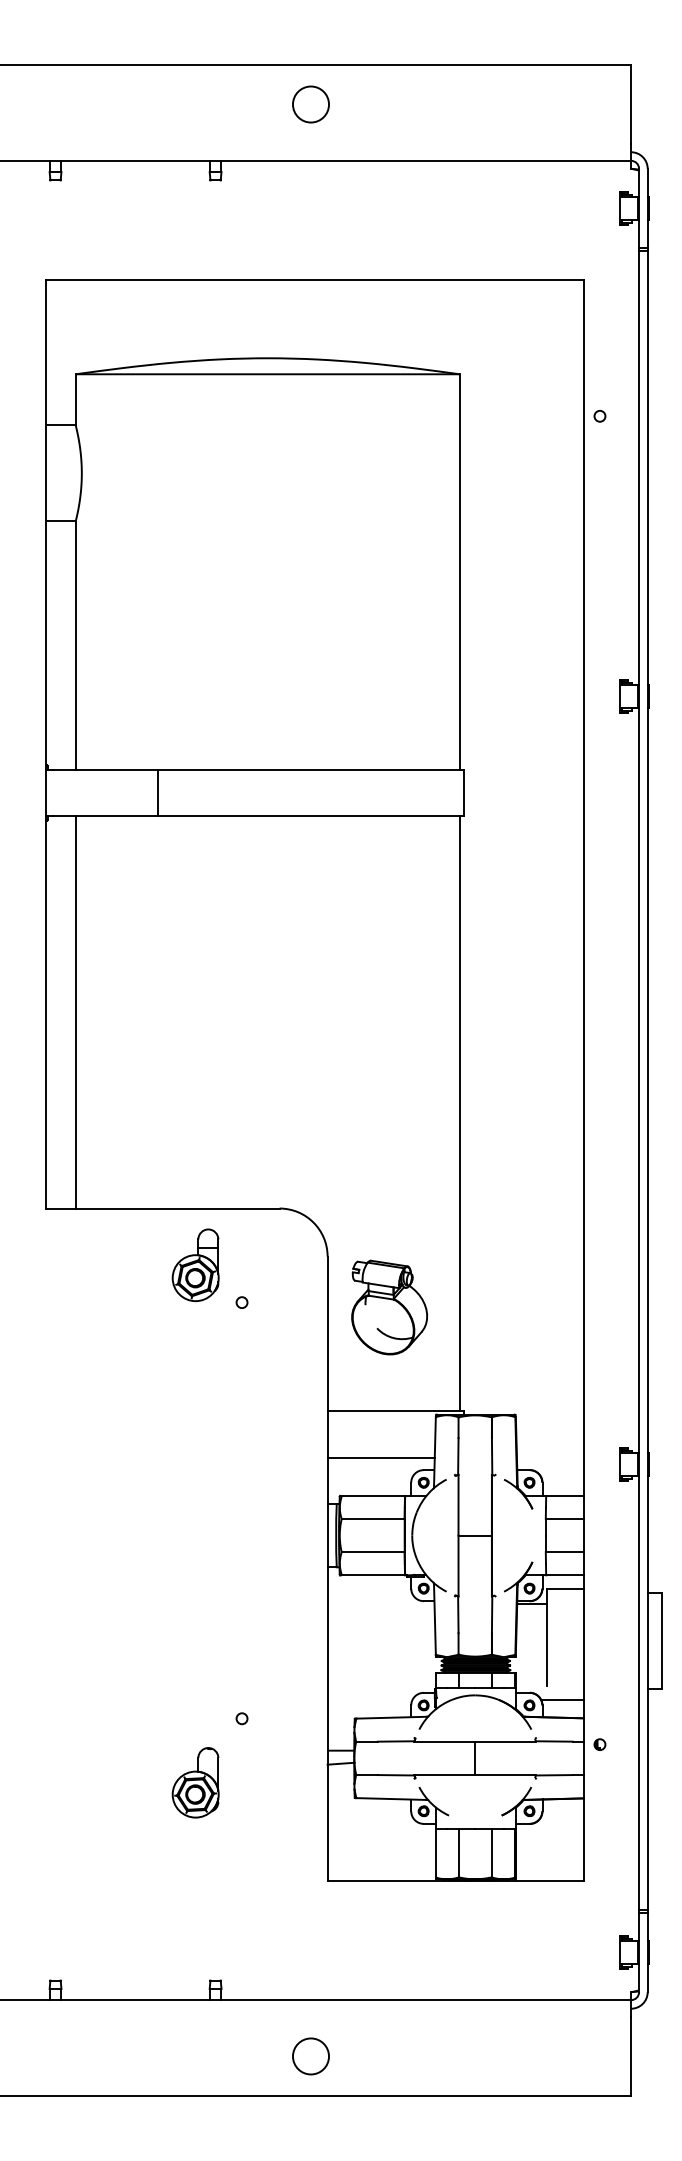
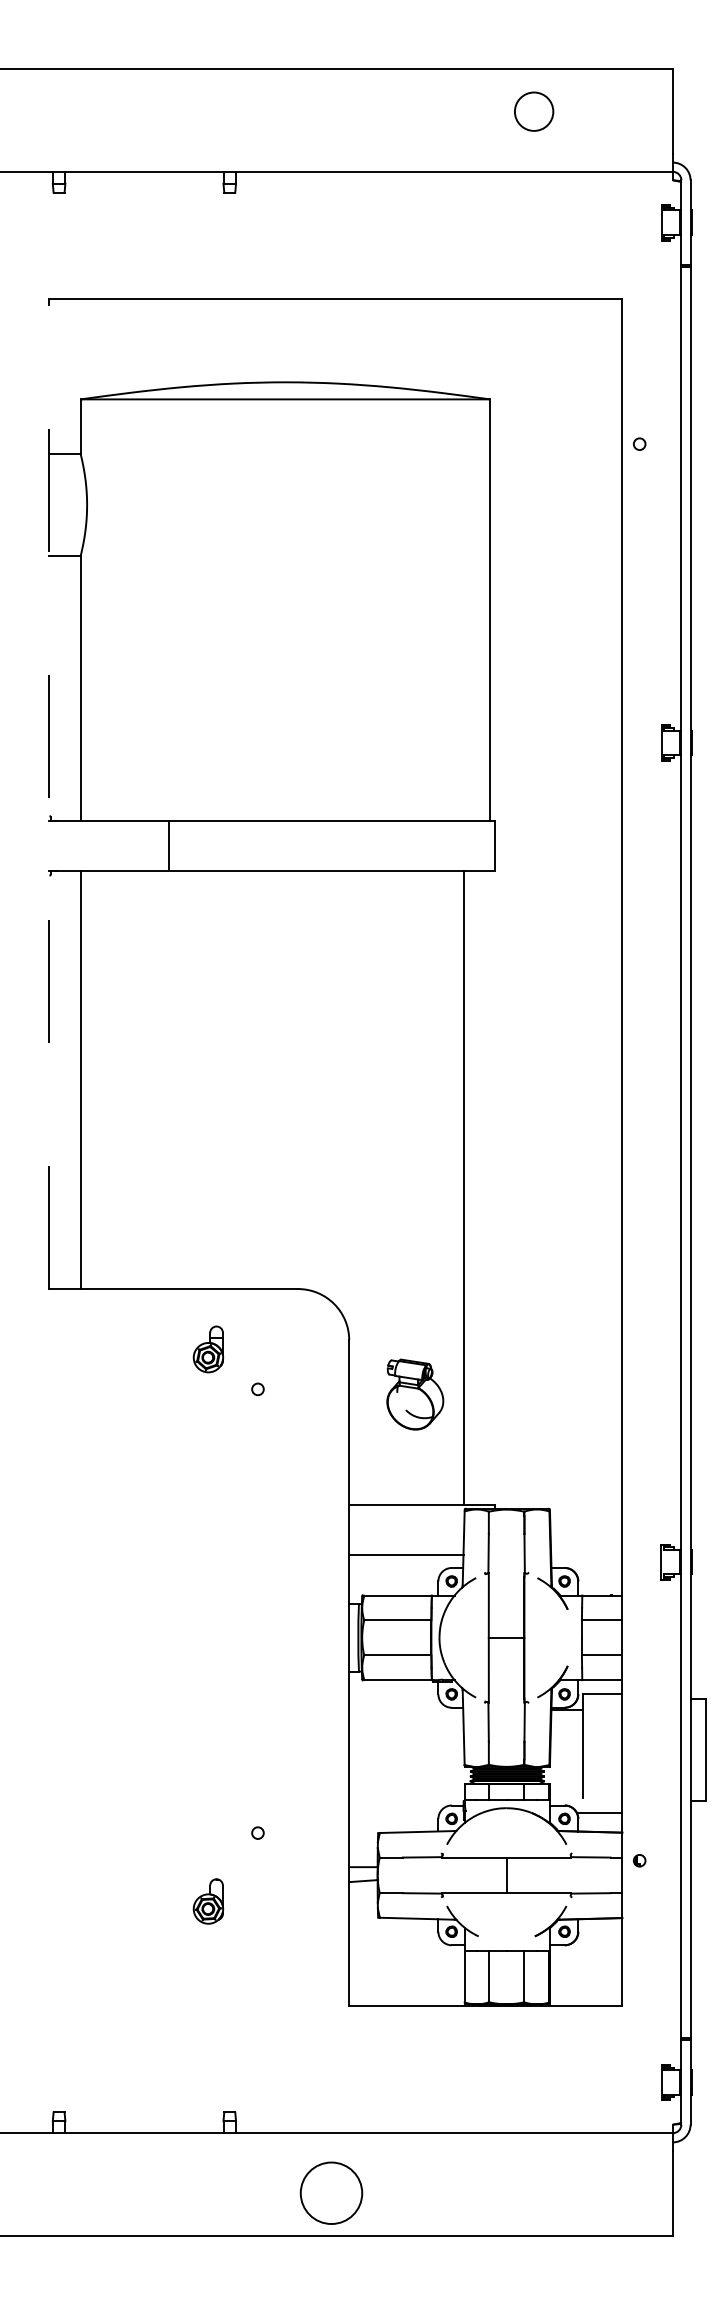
circle: (310, 104) -> (533, 111), moved
line: (45, 743) -> (48, 793), solid -> dashed
line: (459, 1113) -> (463, 1187), moved
part: (195, 1264) -> (208, 1348), size x0.6
part: (389, 1307) -> (415, 1394), size x0.7
part: (195, 1782) -> (208, 1901), size x0.6
circle: (311, 2056) -> (332, 2193), size x1.6

